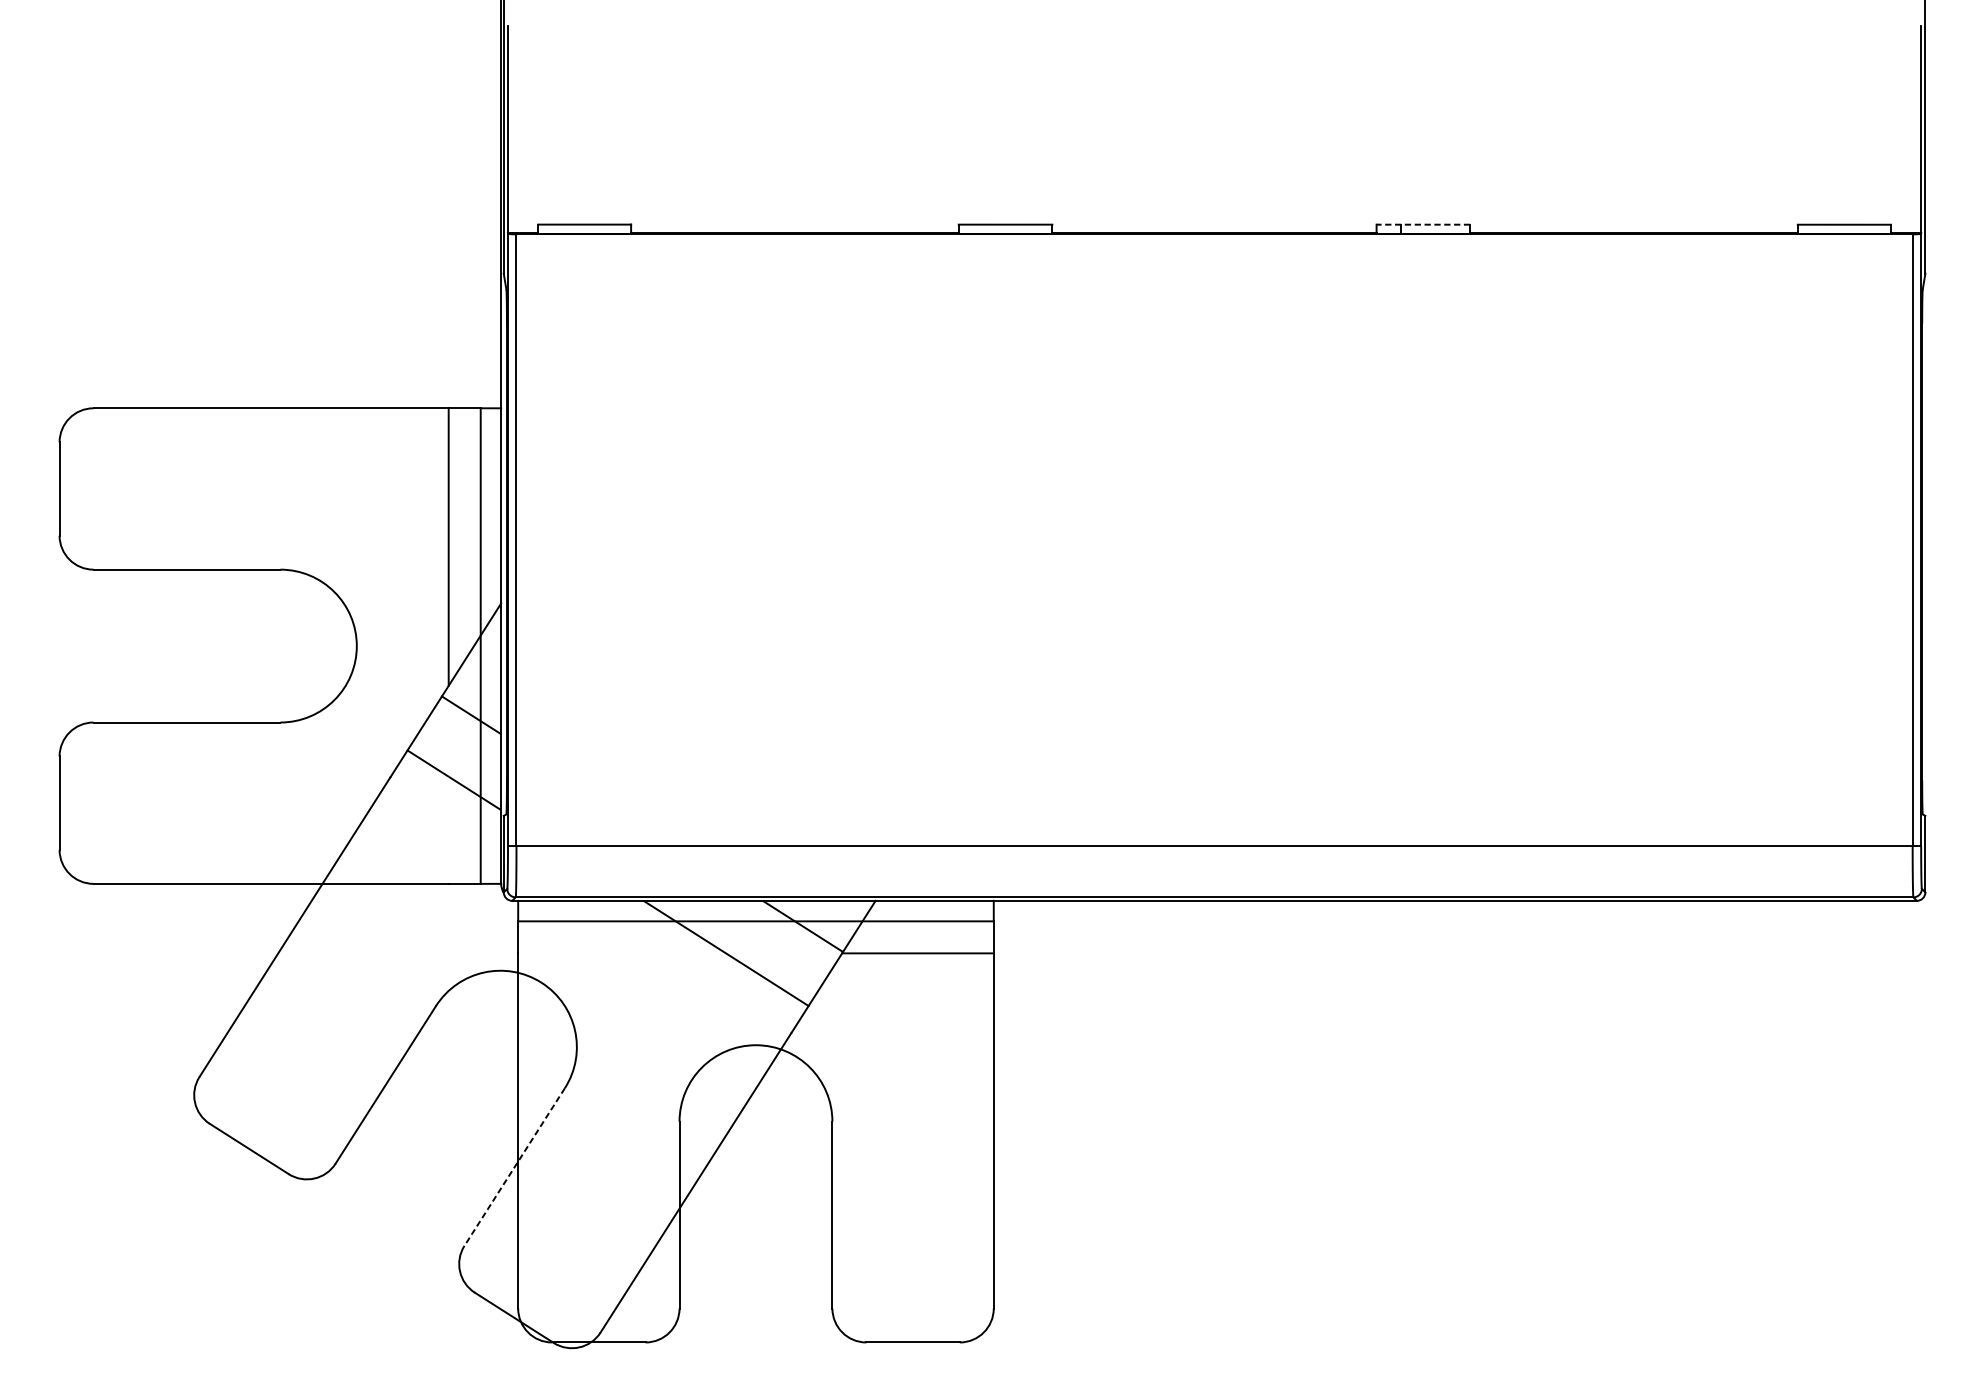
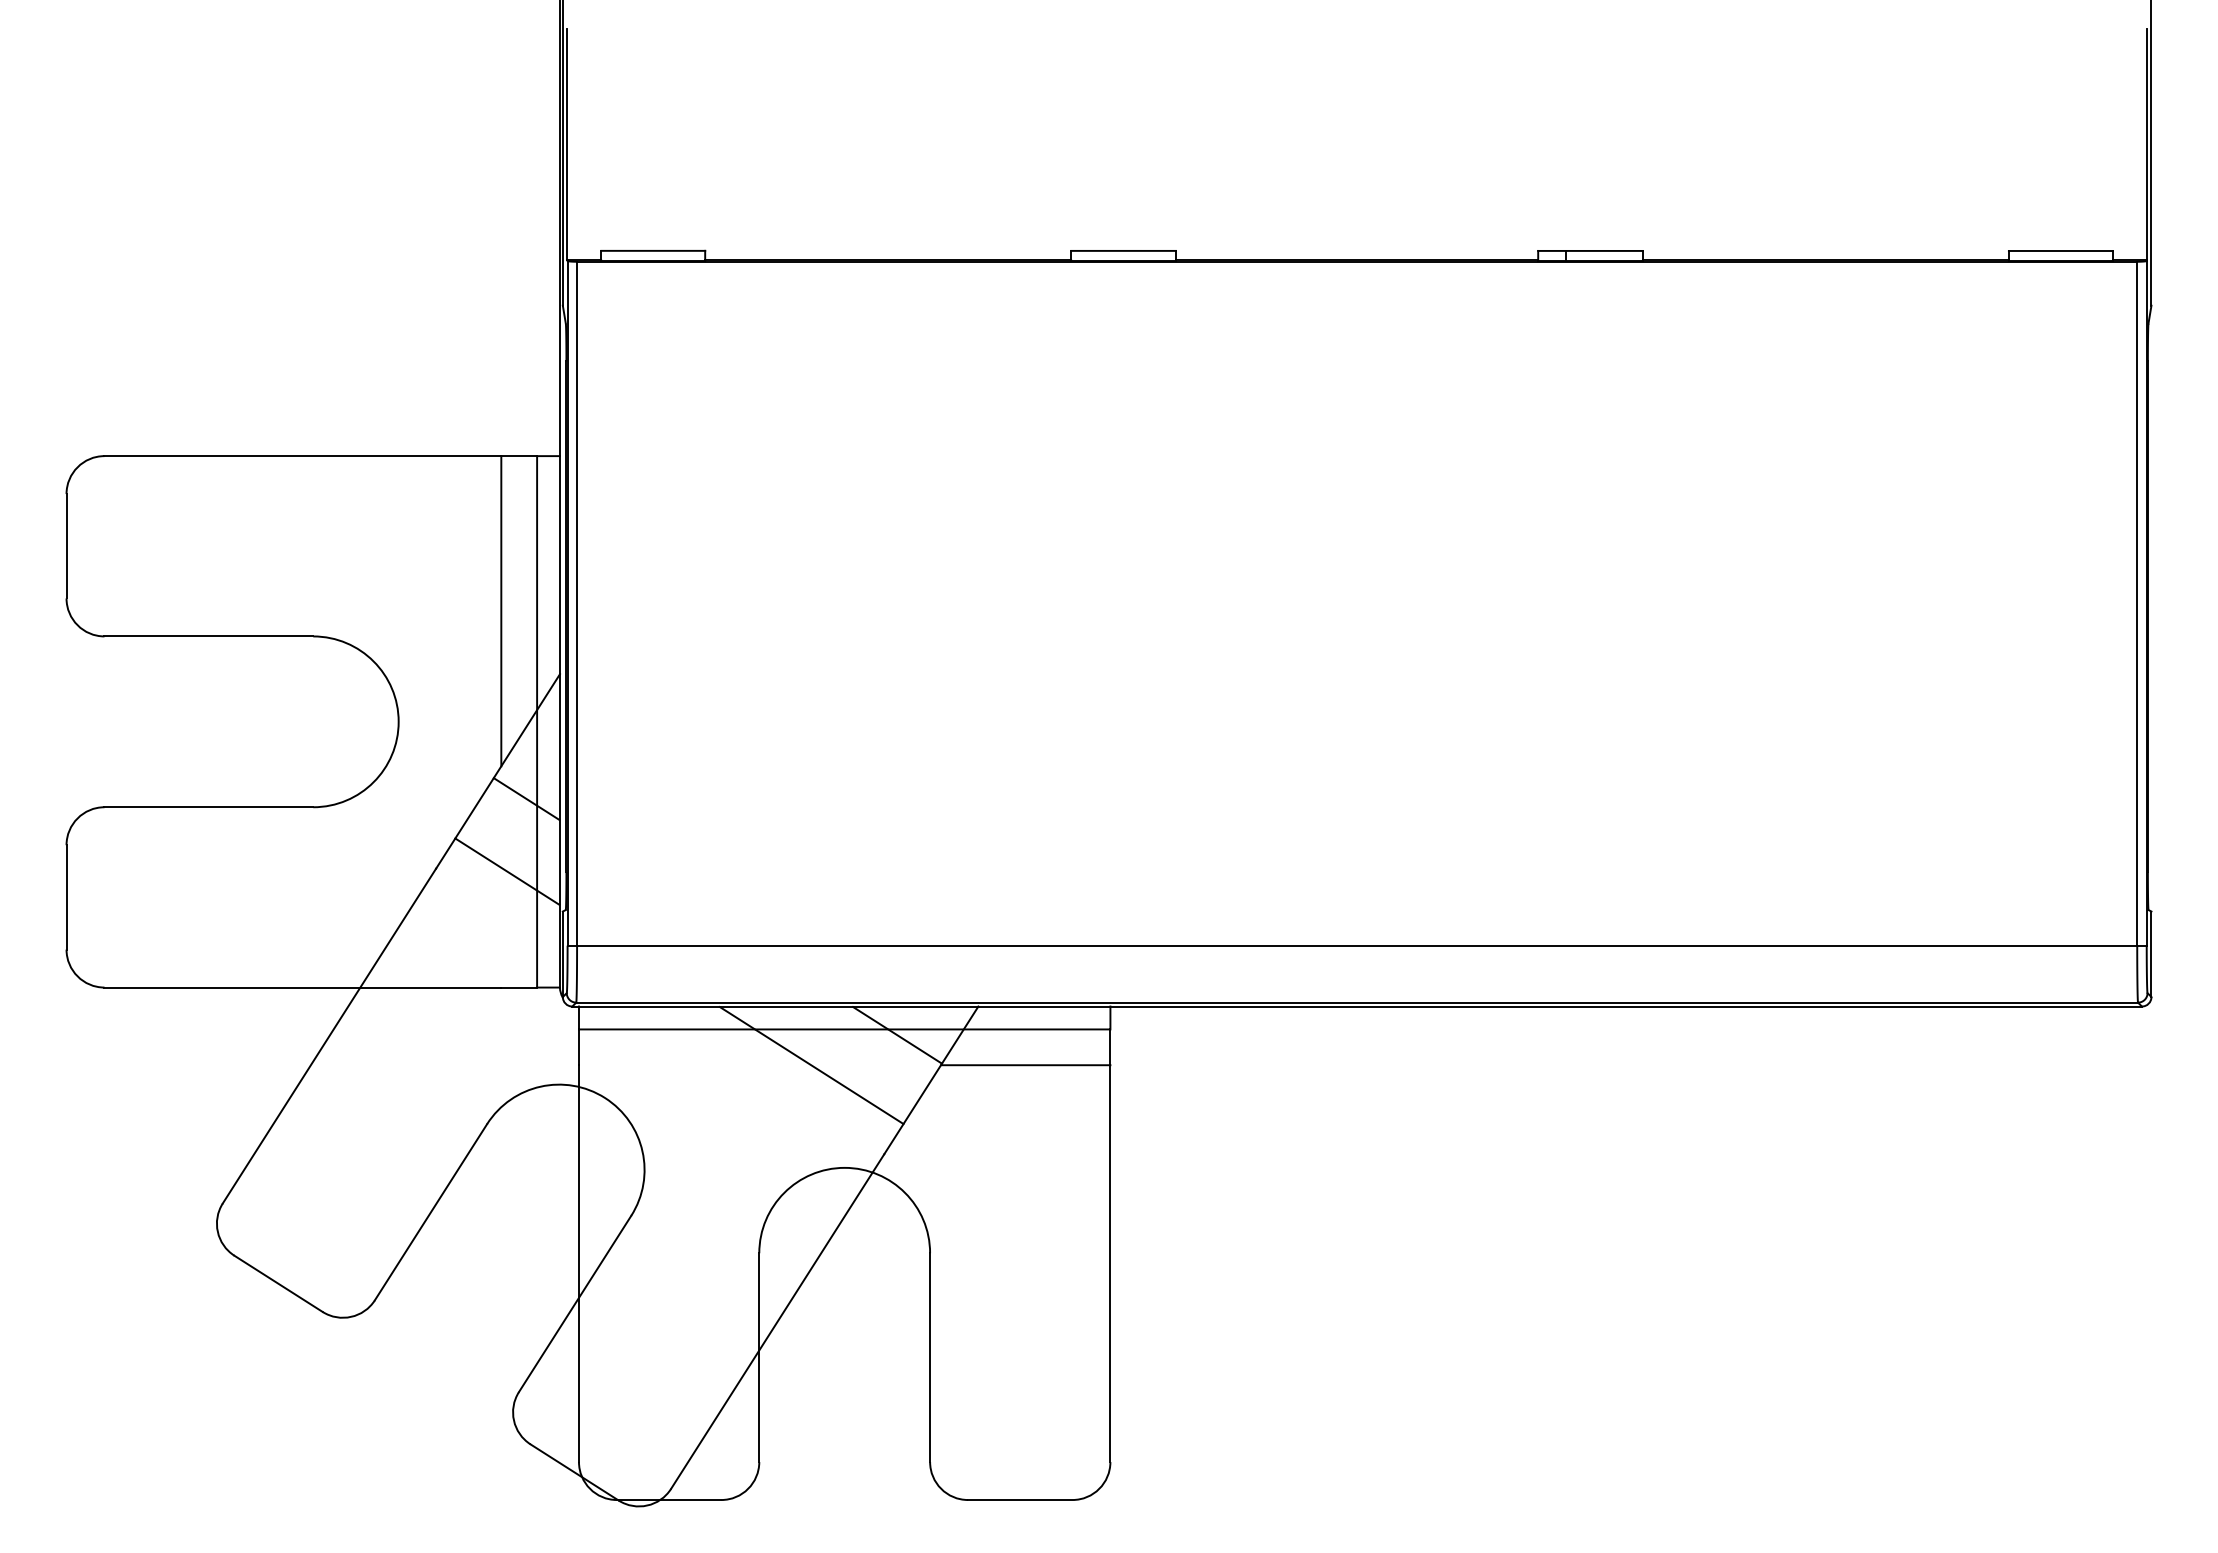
line: (1422, 224) -> (1589, 250), dashed -> solid
line: (514, 1167) -> (574, 1304), dashed -> solid

